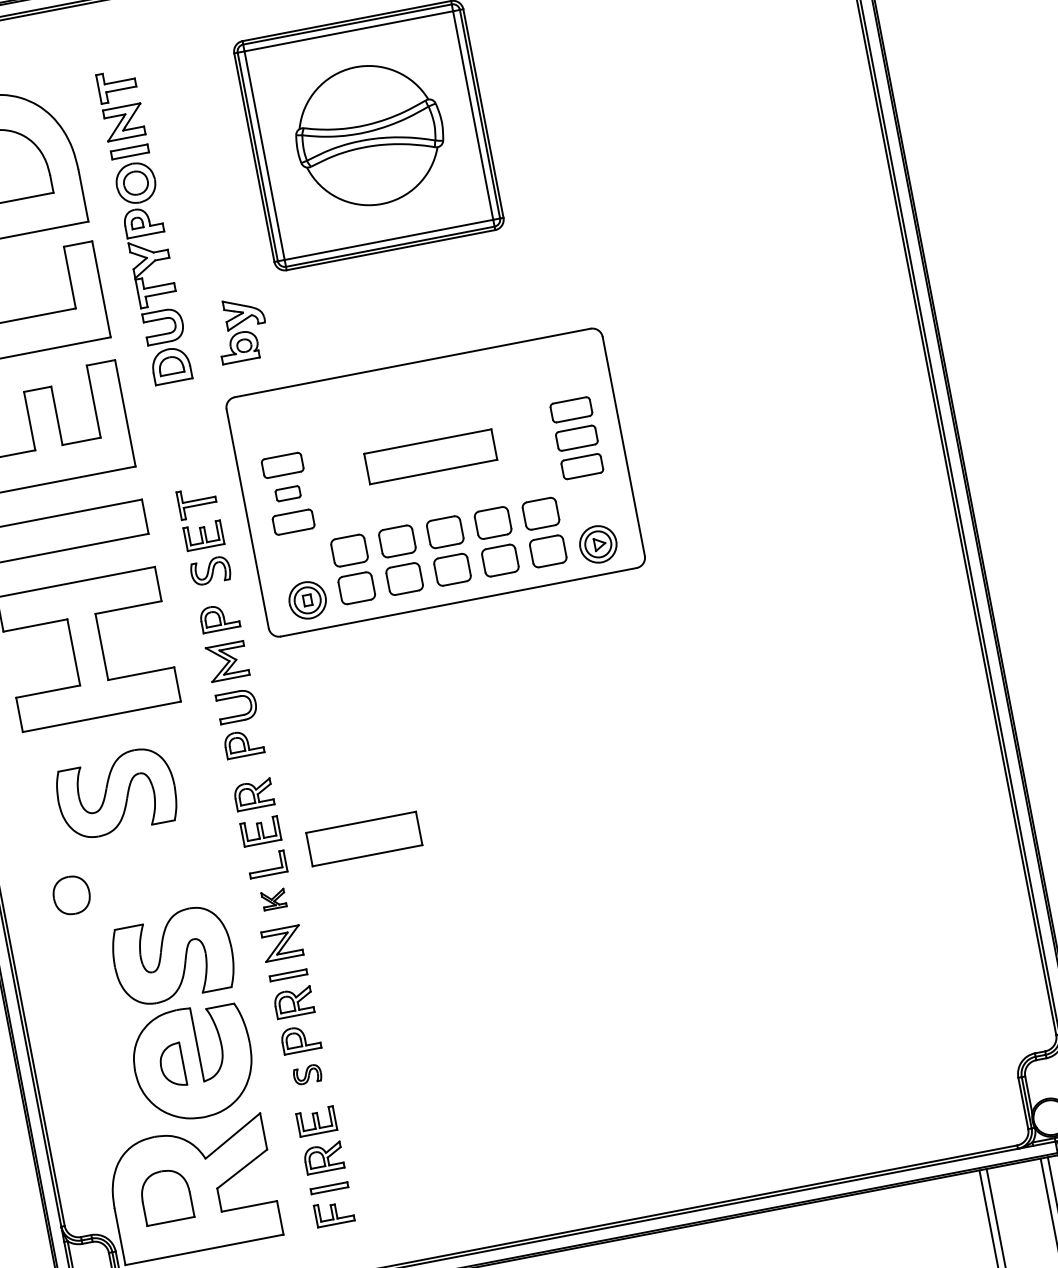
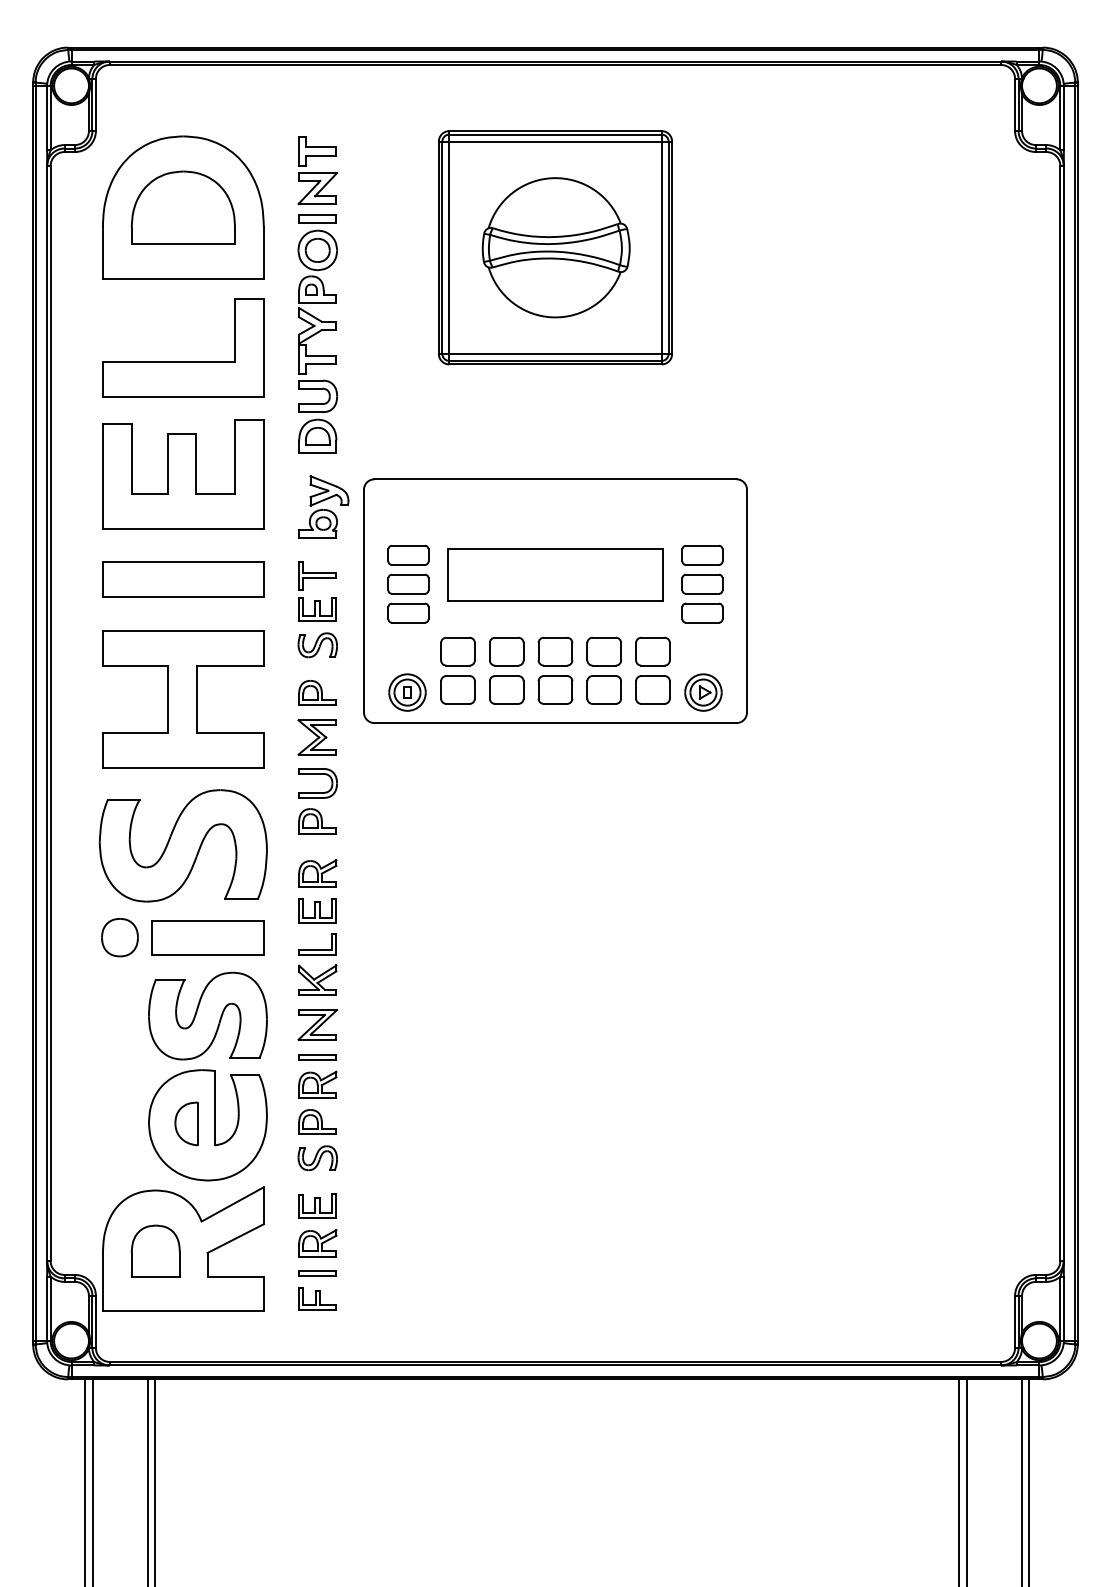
part: (241, 328) -> (323, 506), moved
part: (430, 456) -> (555, 574), size x1.67
part: (288, 493) -> (408, 583), size x1.67
part: (115, 793) -> (182, 845), size x1.43
part: (363, 838) -> (207, 937), moved
part: (273, 899) -> (317, 979), size x1.67
part: (307, 1074) -> (317, 1158), size x1.43

